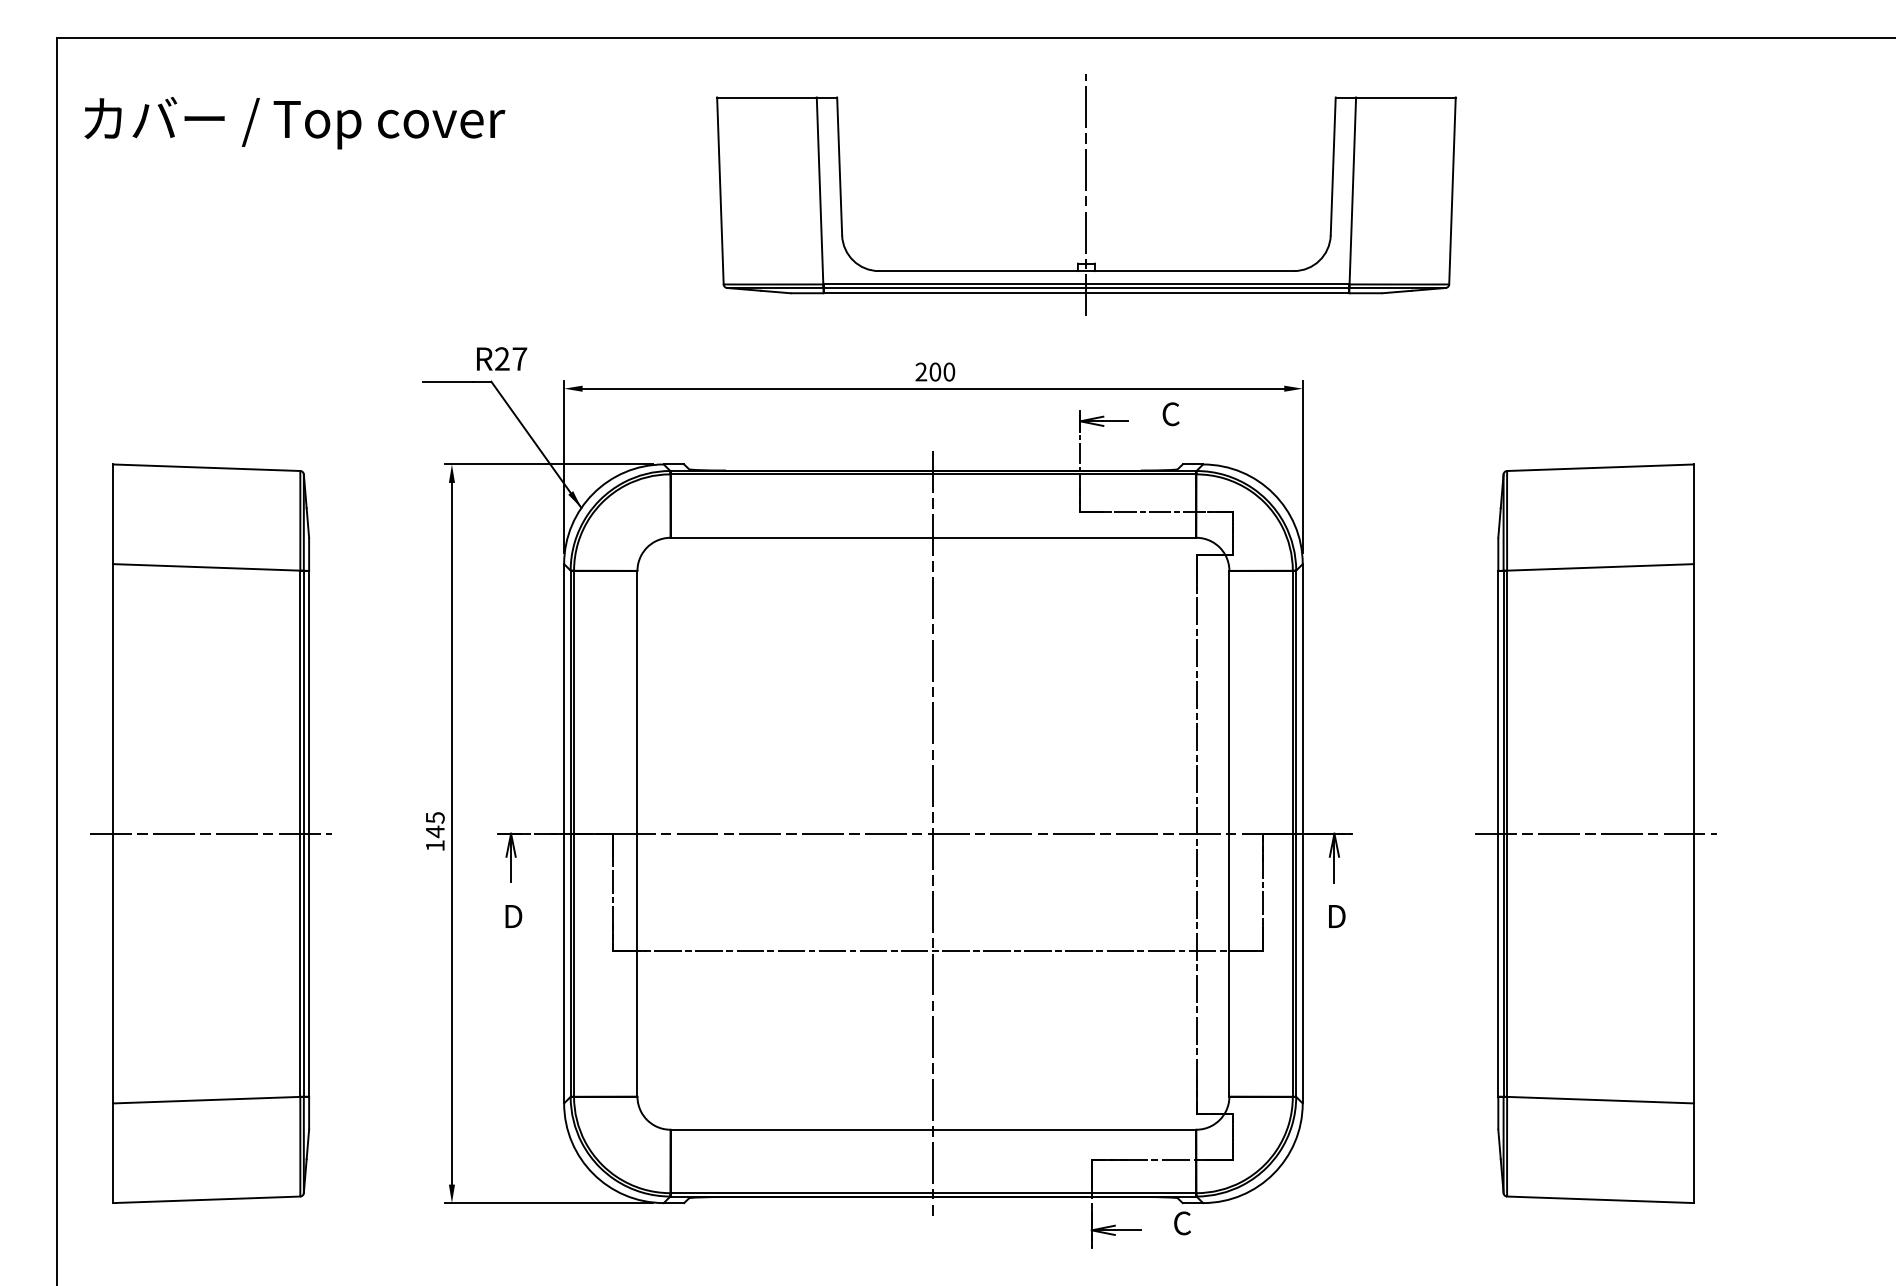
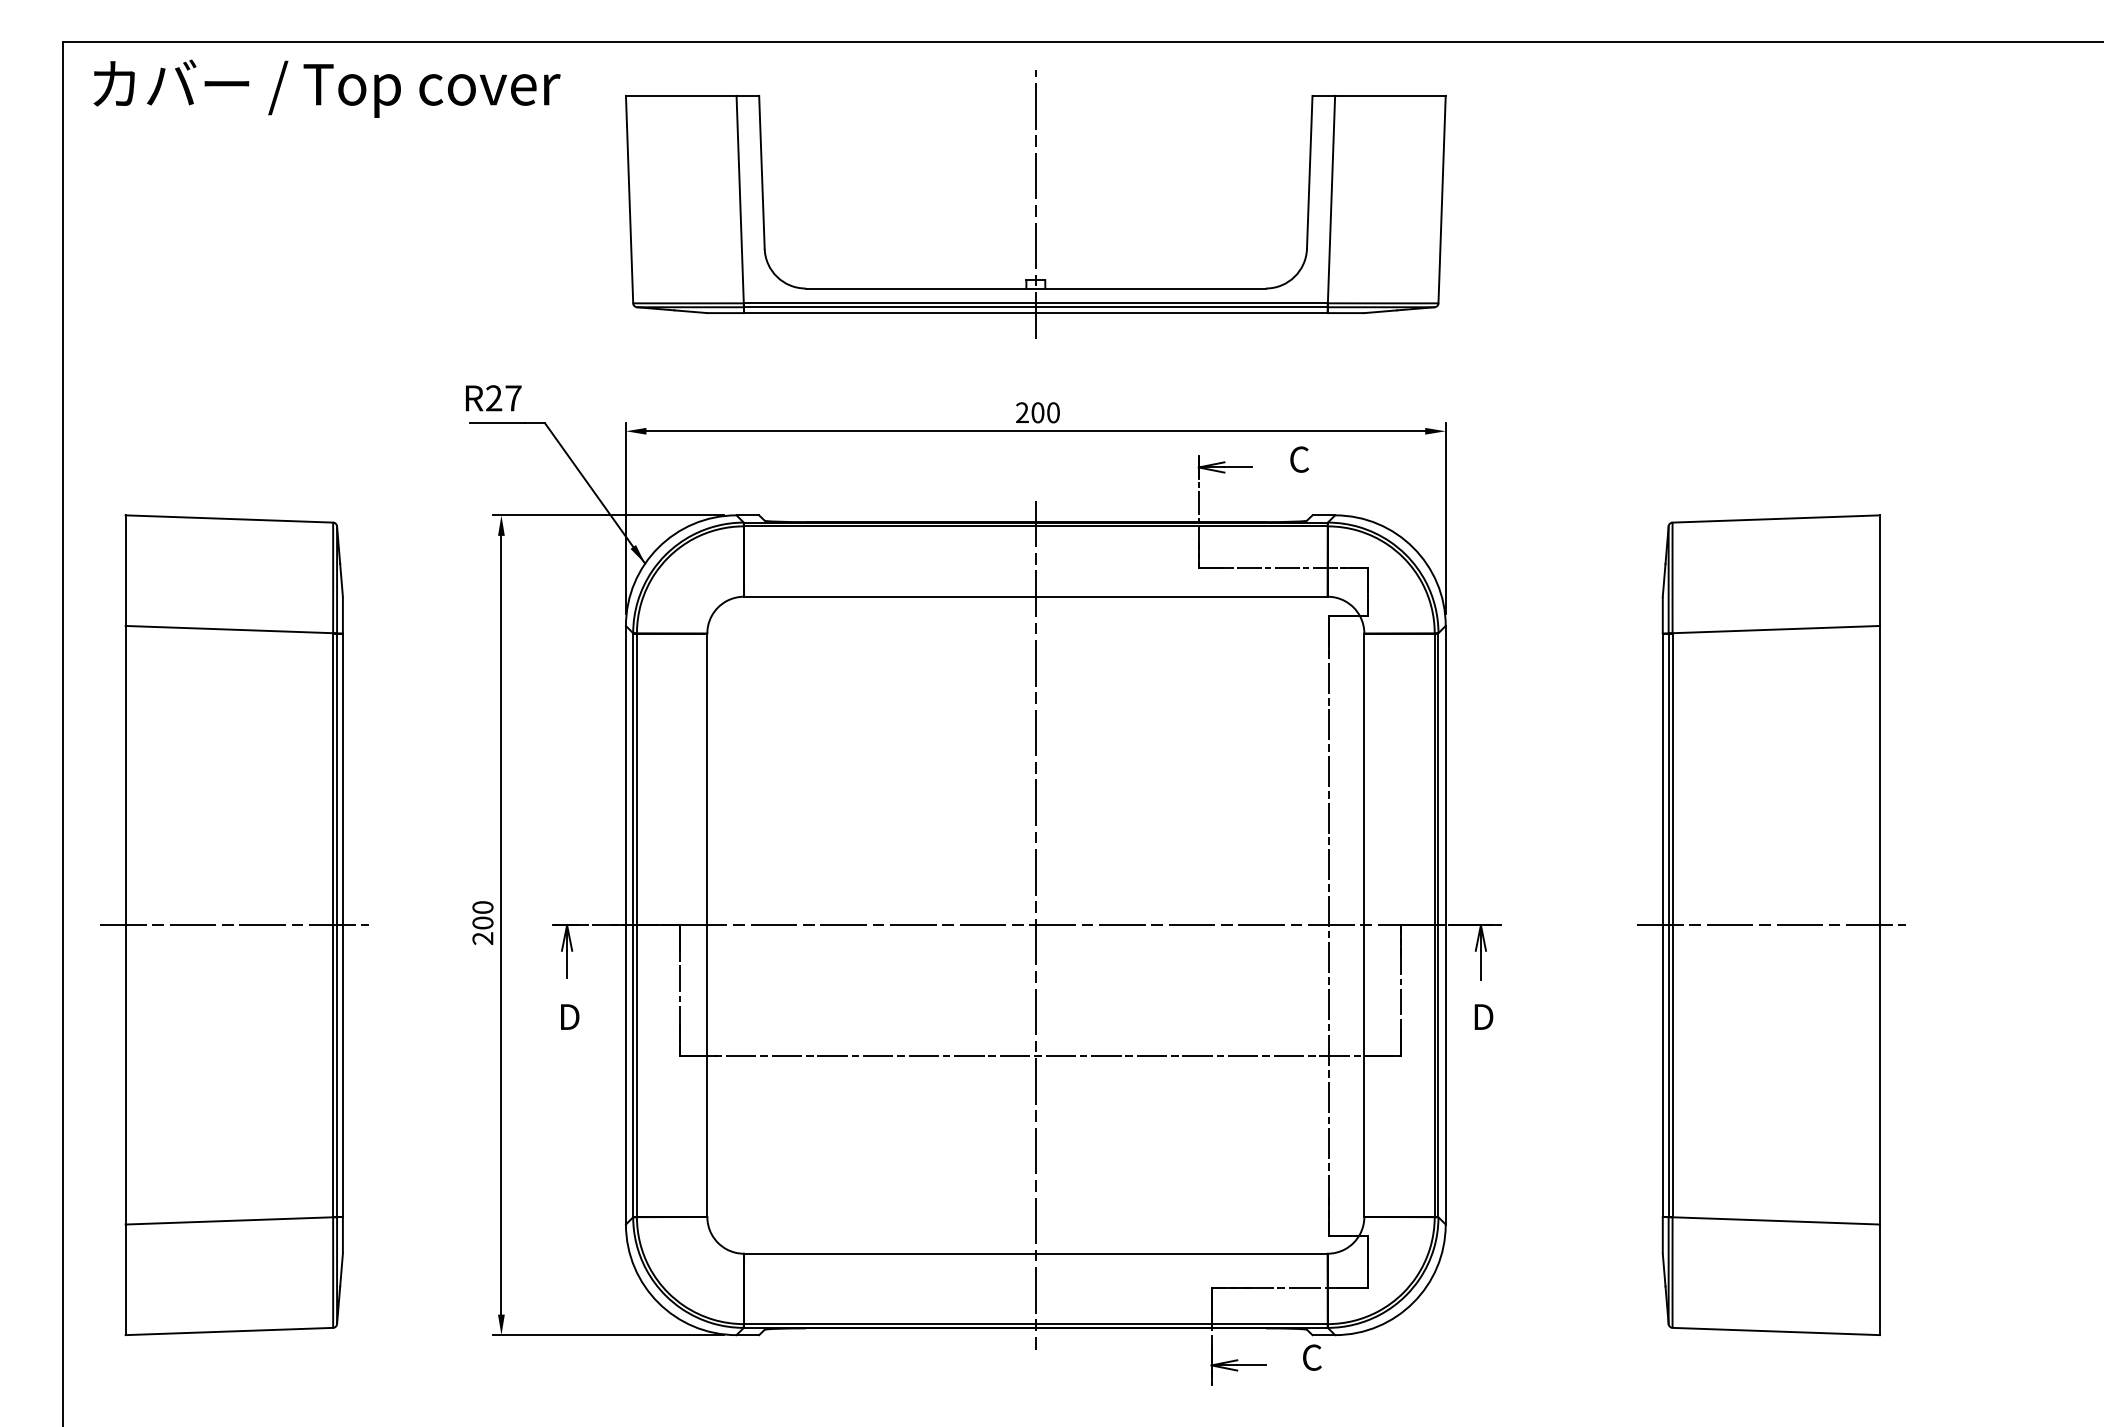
text: (294, 123) -> (326, 89), moved
part: (1086, 194) -> (1035, 203), moved
text: (502, 358) -> (494, 397), moved
text: (434, 831) -> (482, 922), 145 -> 200

